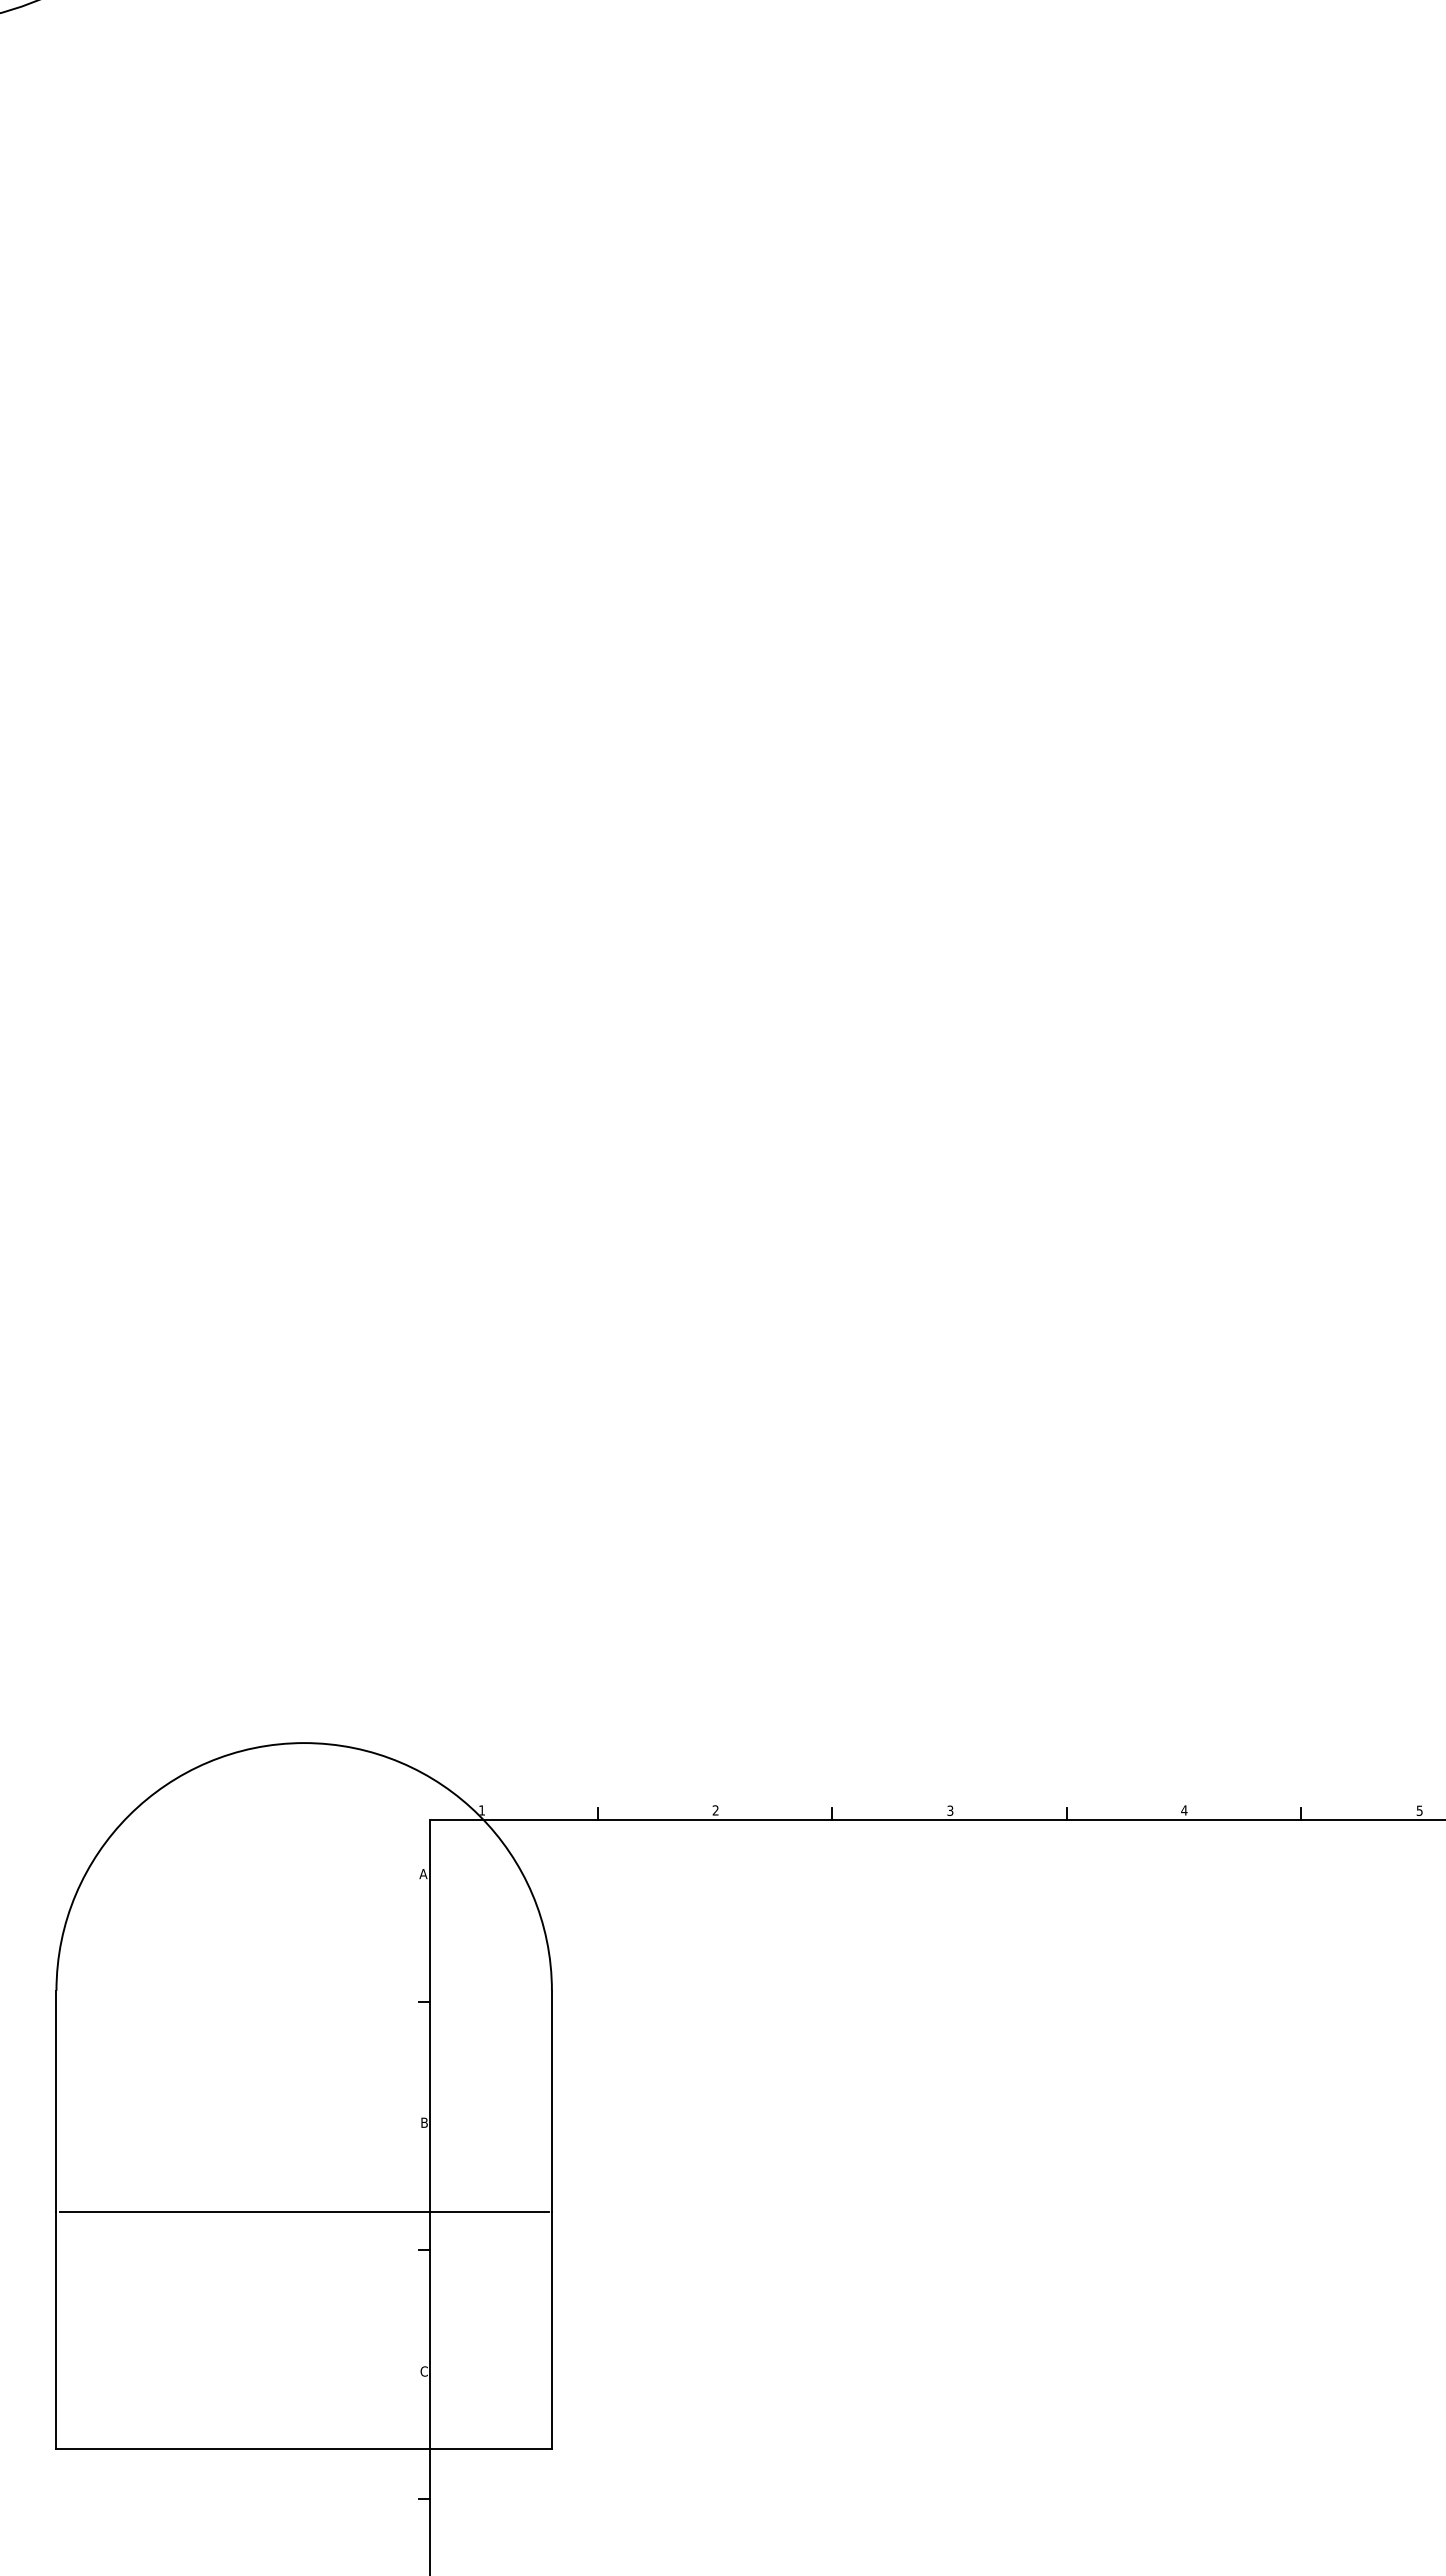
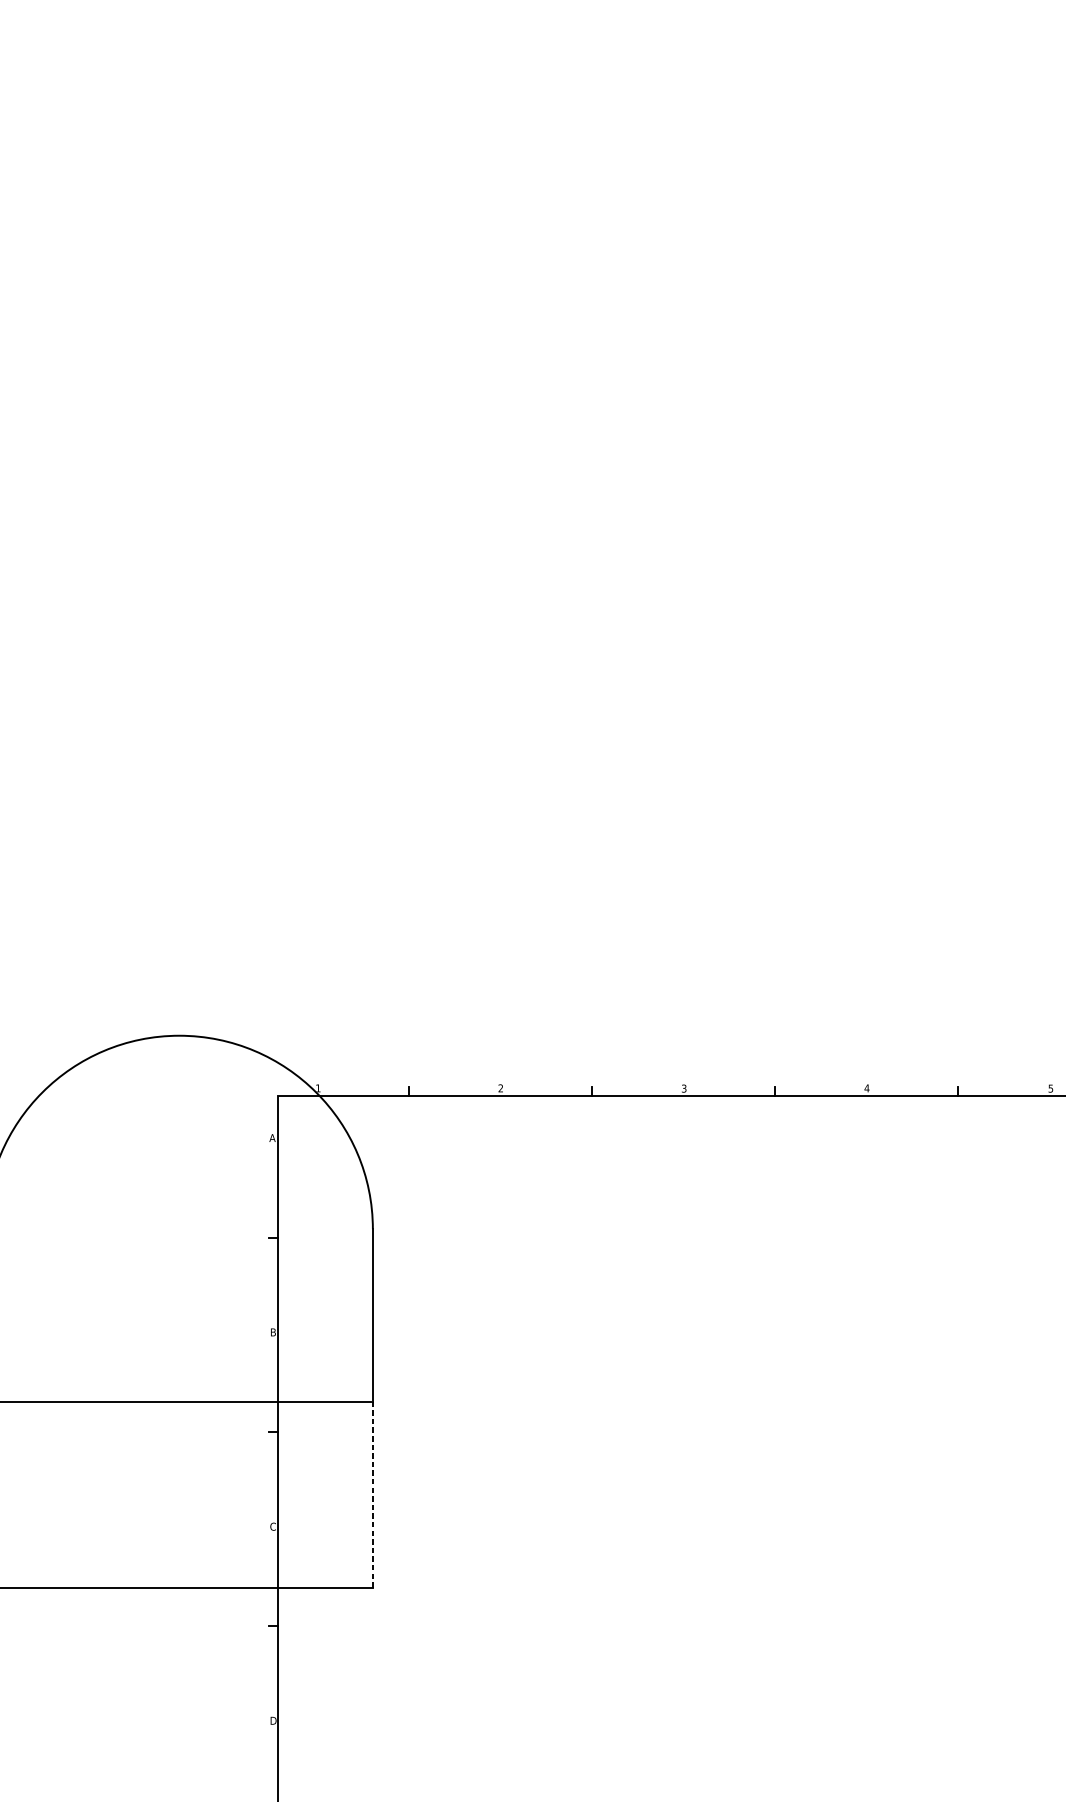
line: (551, 2330) -> (372, 1494), solid -> dashed

